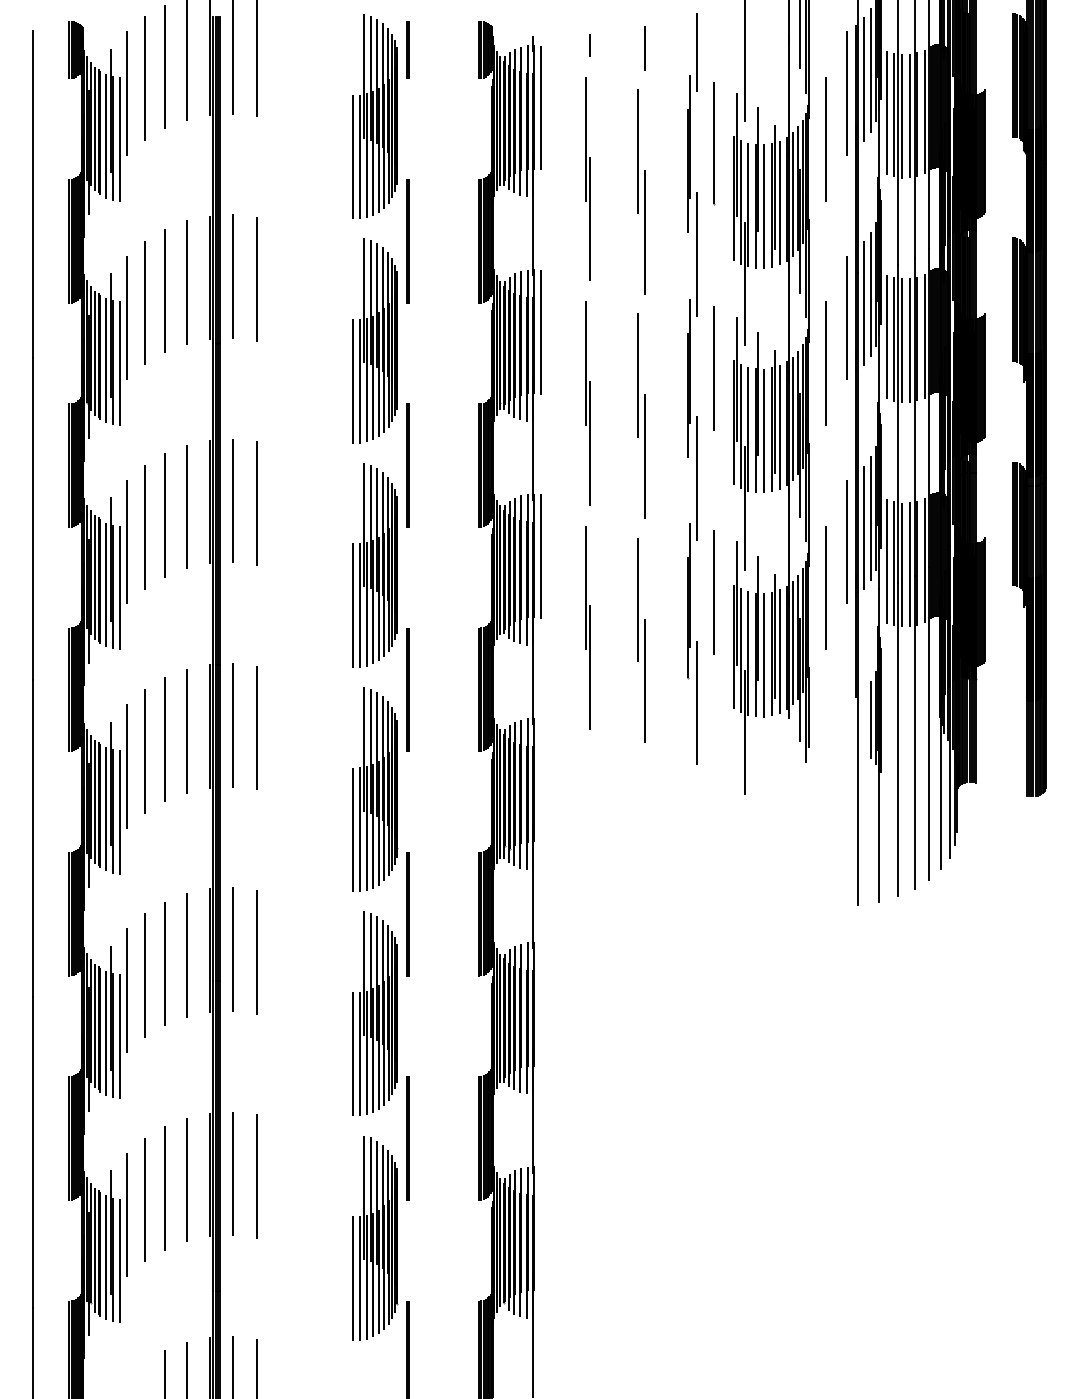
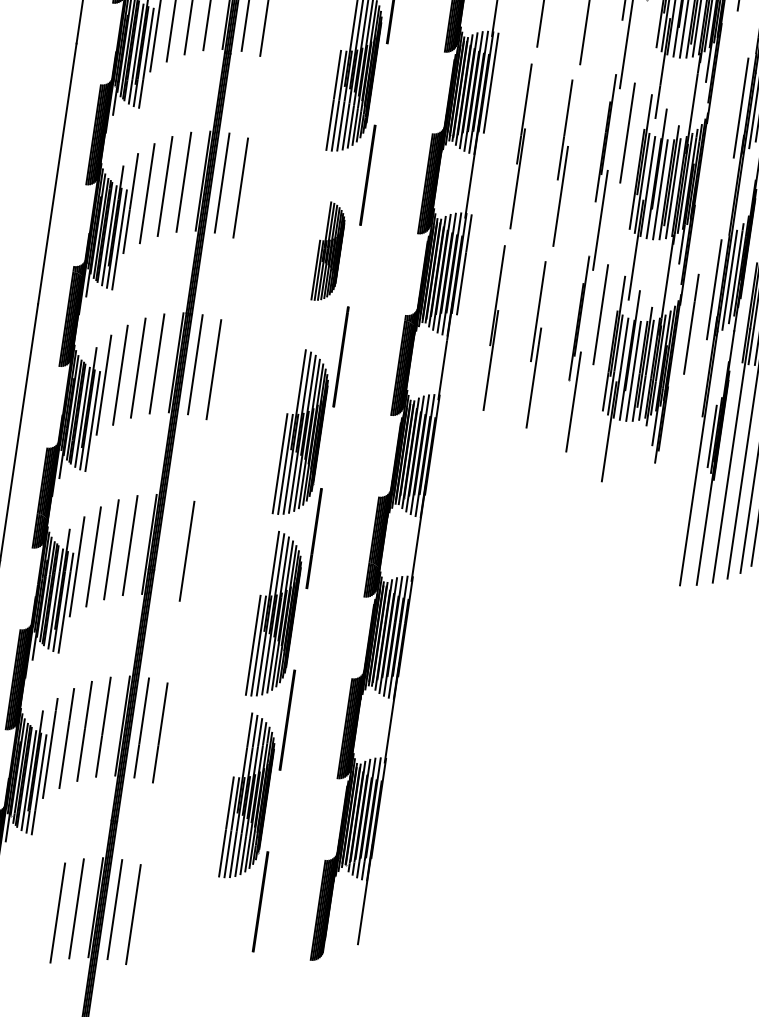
line: (825, 363) -> (718, 142), removed
line: (886, 561) -> (743, 310), removed
part: (374, 565) -> (328, 252), size x0.6
line: (232, 949) -> (167, 546), removed

